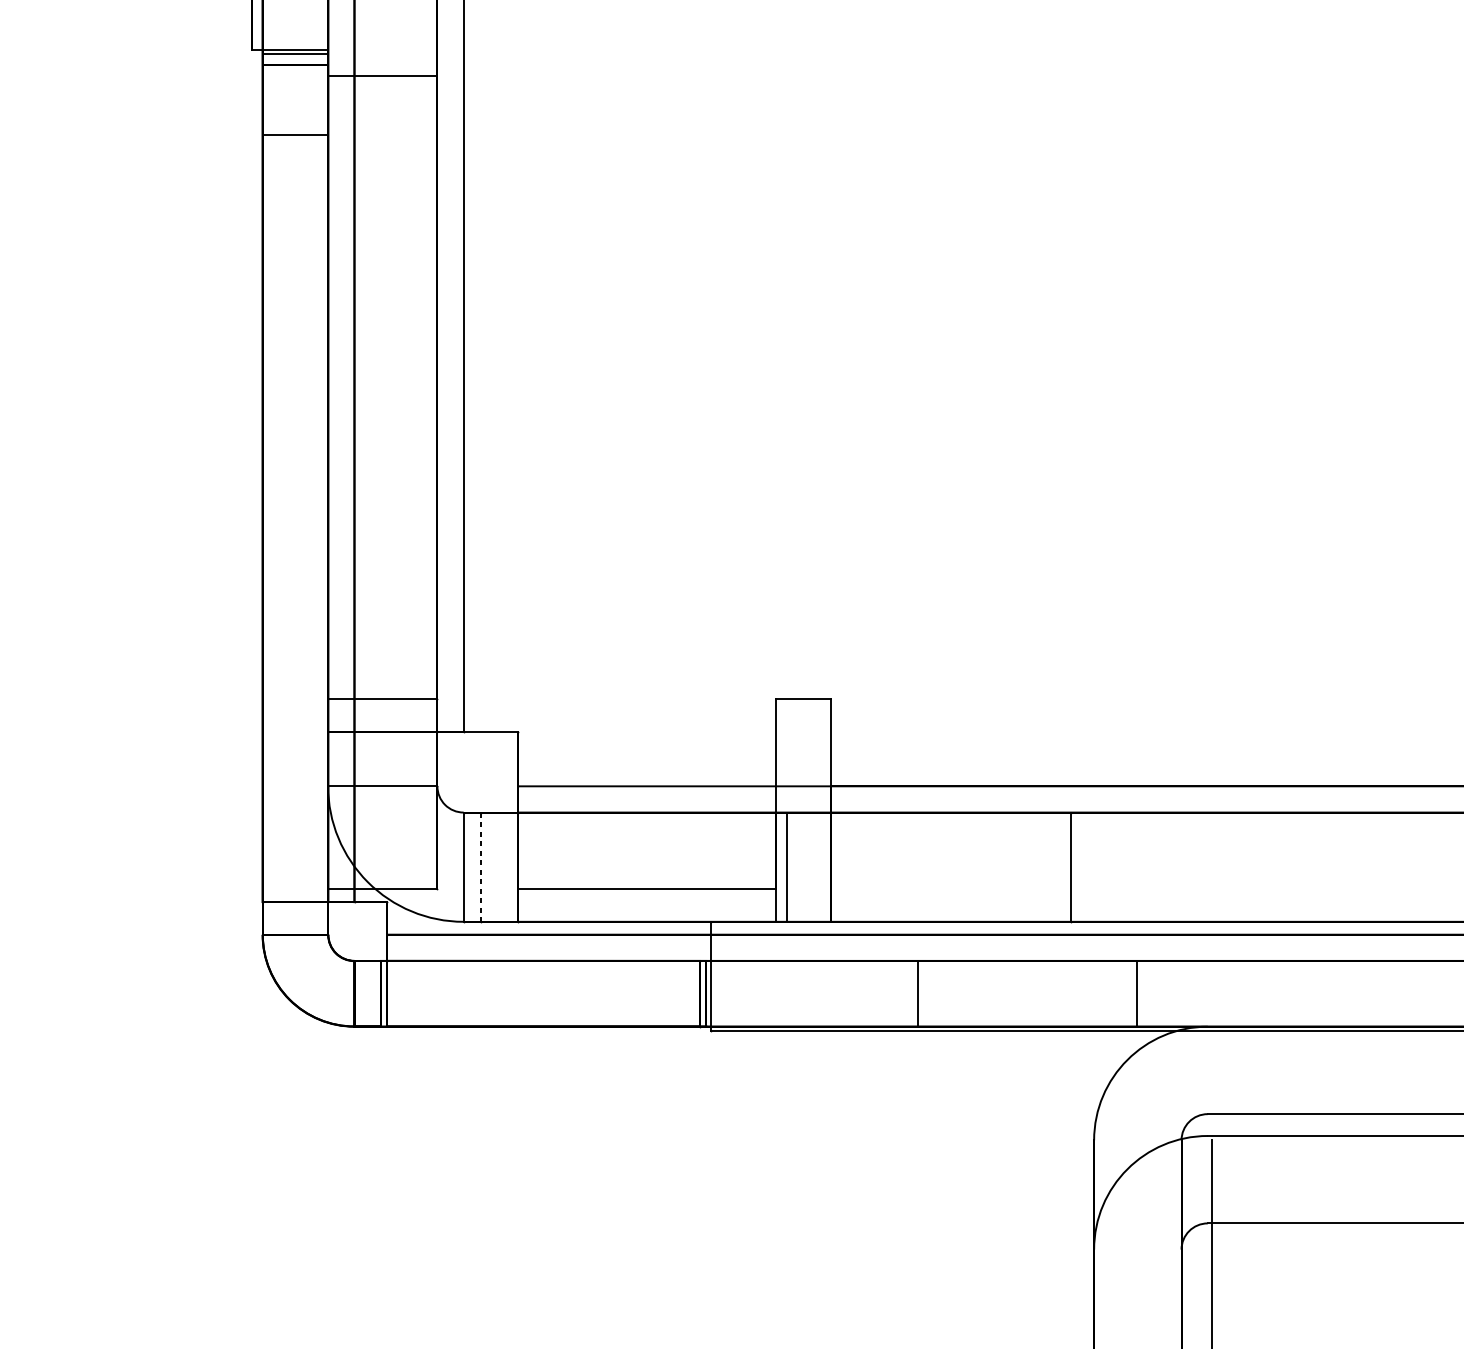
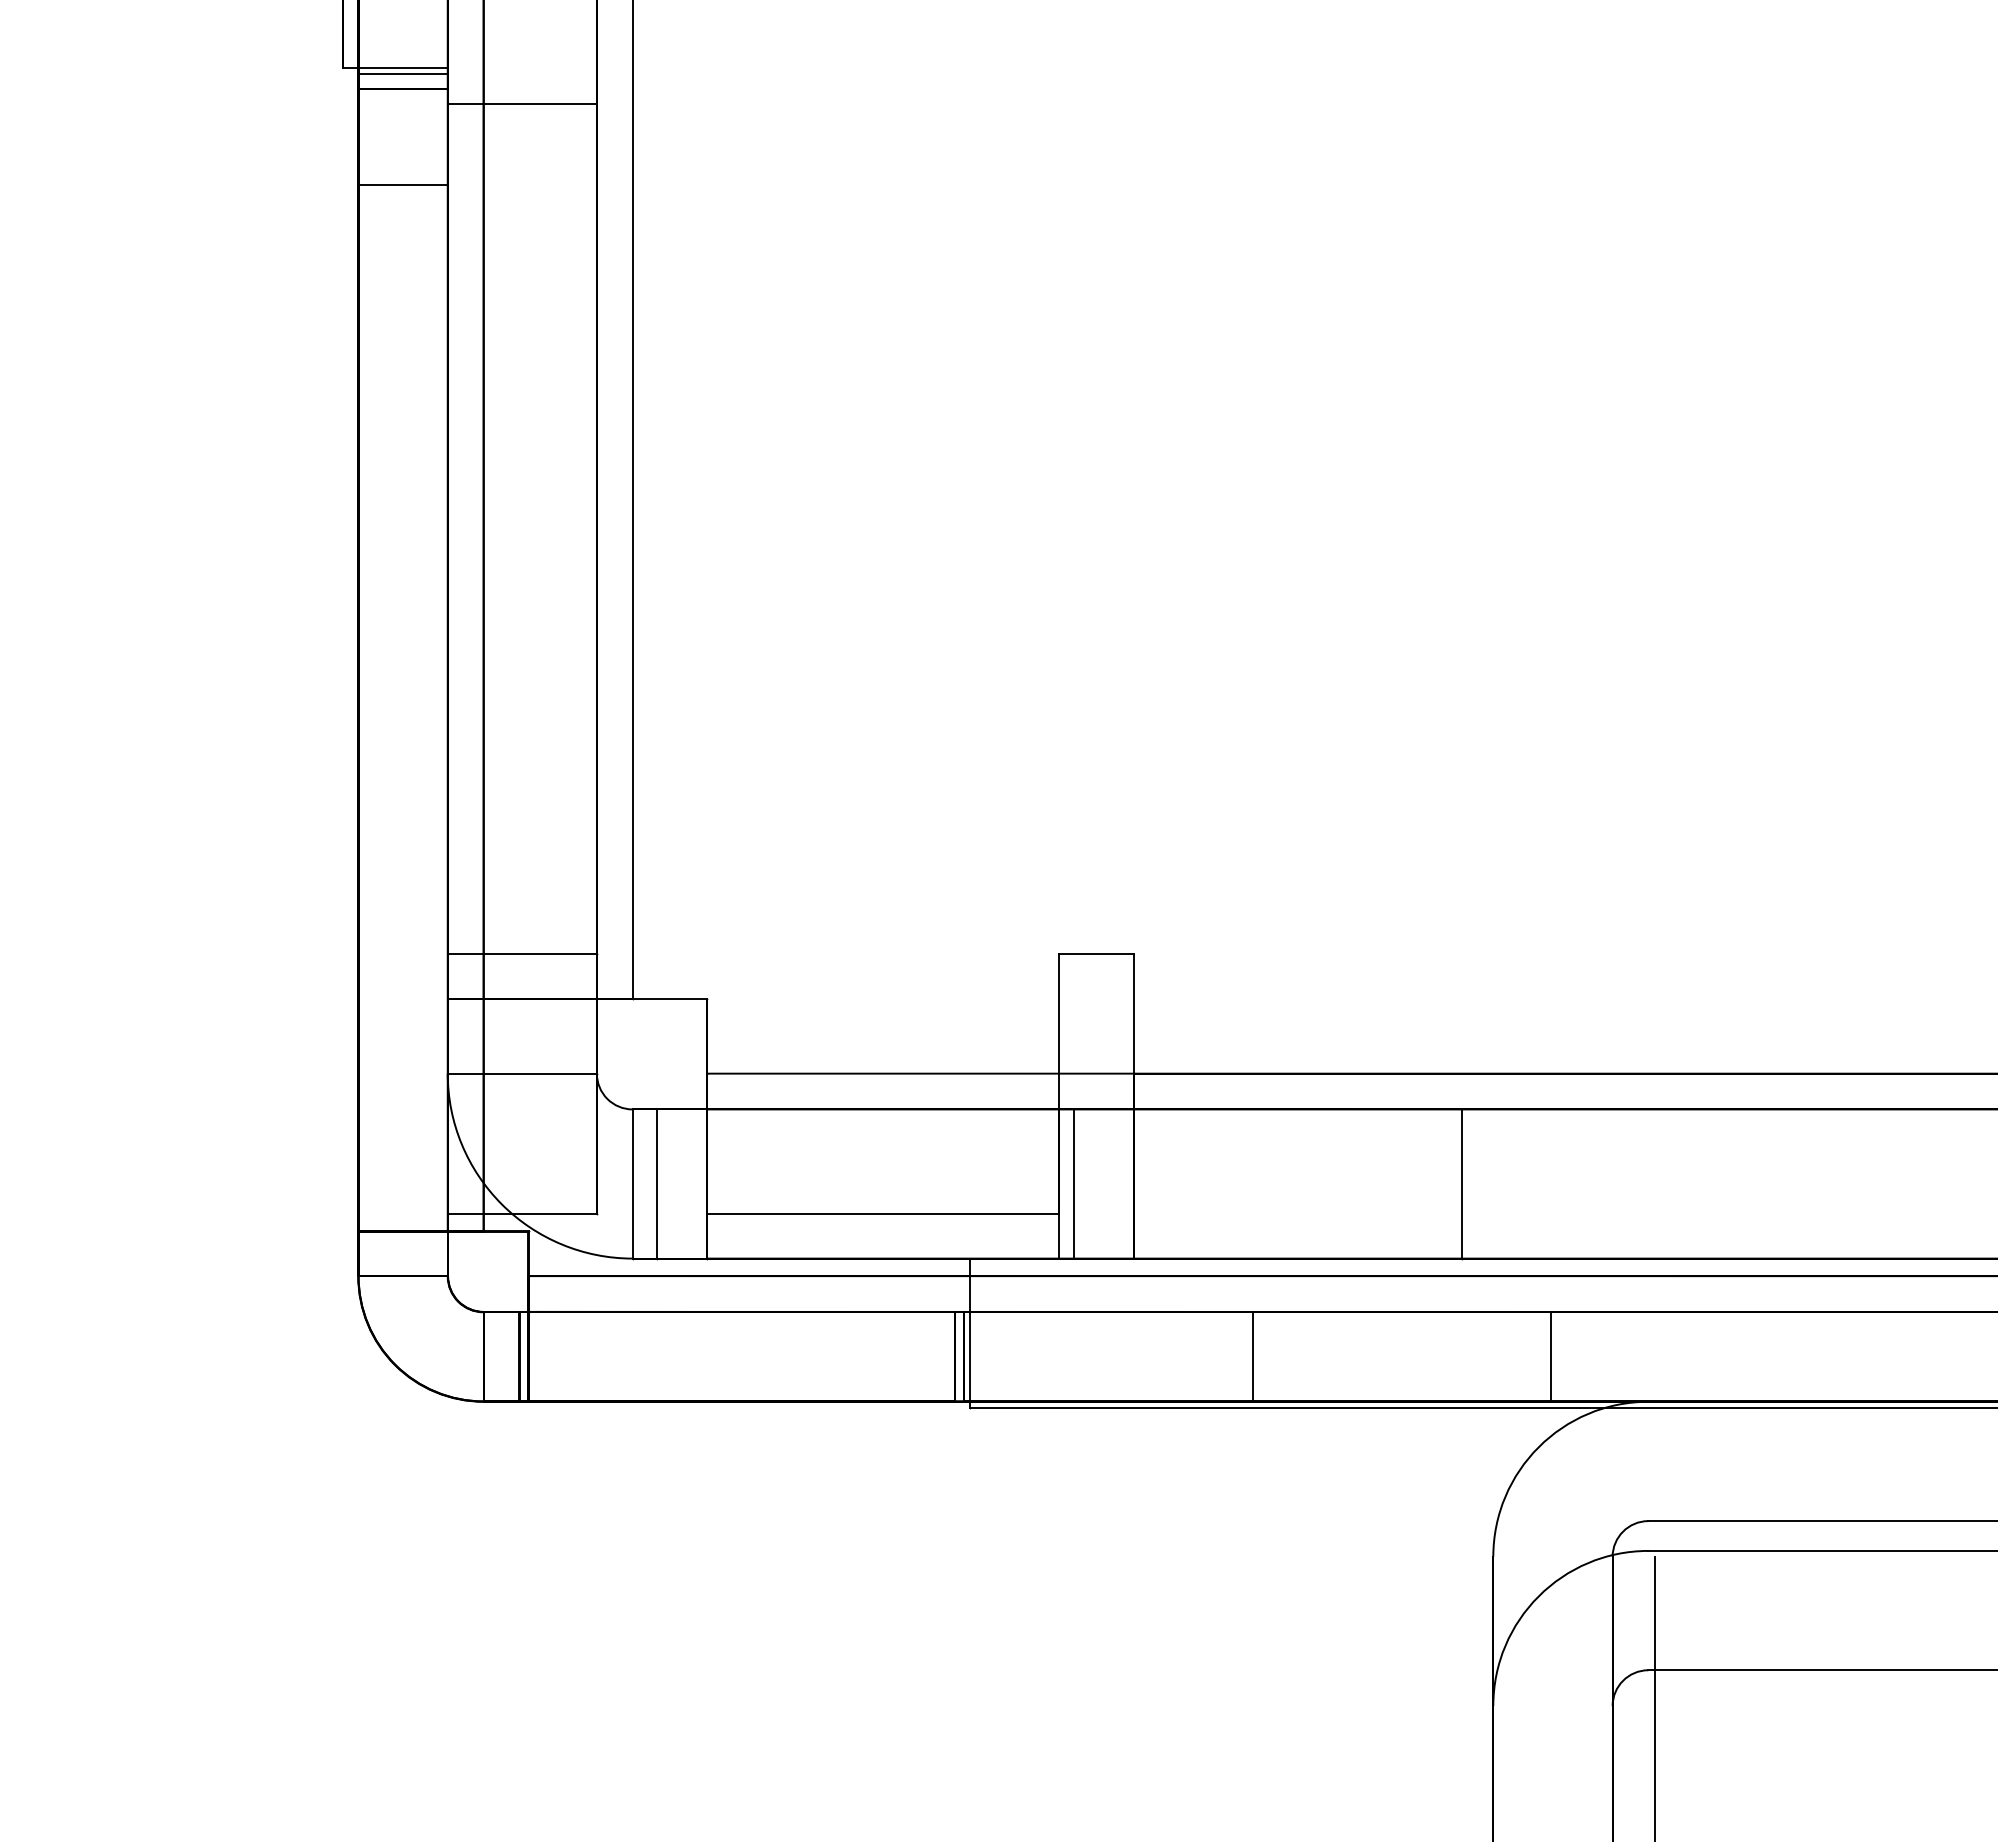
line: (481, 867) -> (656, 1184), dashed -> solid

